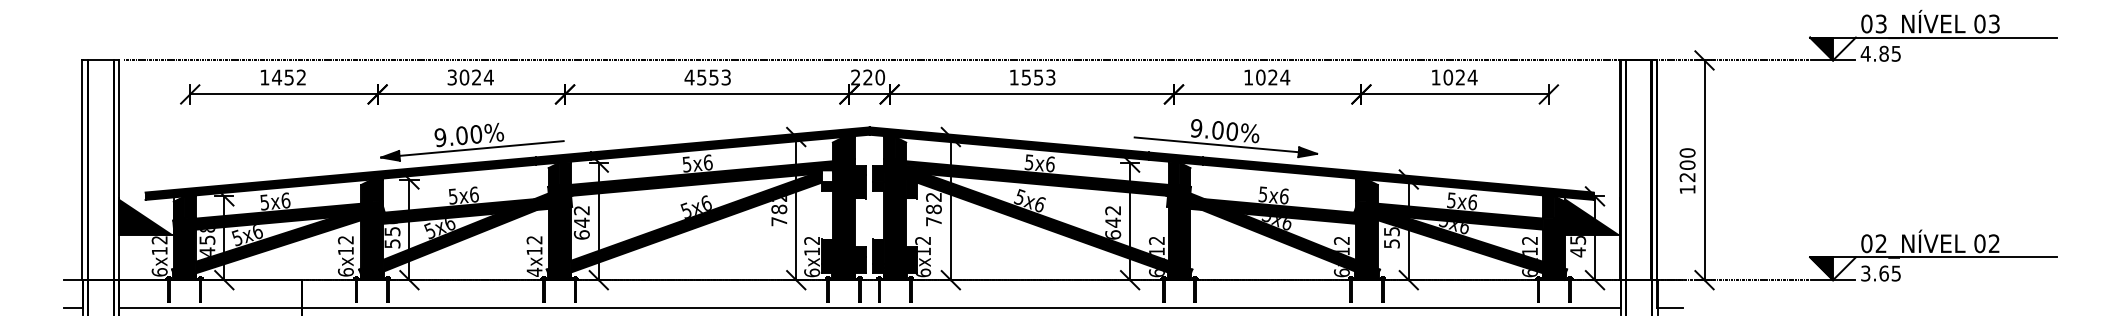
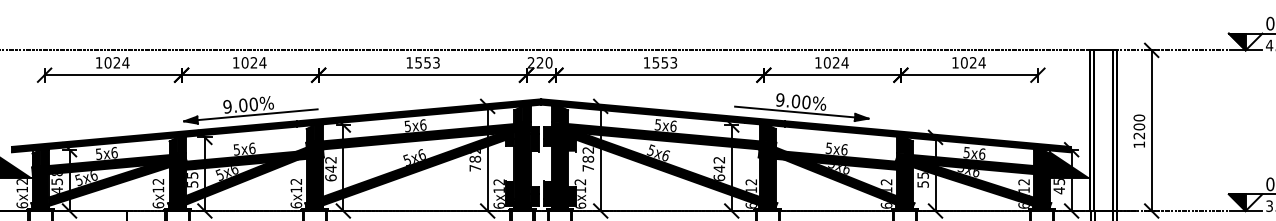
text: (289, 77) -> (117, 62), 1452 -> 1024
text: (451, 77) -> (235, 62), 3024 -> 1024
text: (689, 77) -> (409, 62), 4553 -> 1553
fill: (826, 176) -> (509, 135), added
text: (534, 271) -> (296, 204), 4x12 -> 6x12

